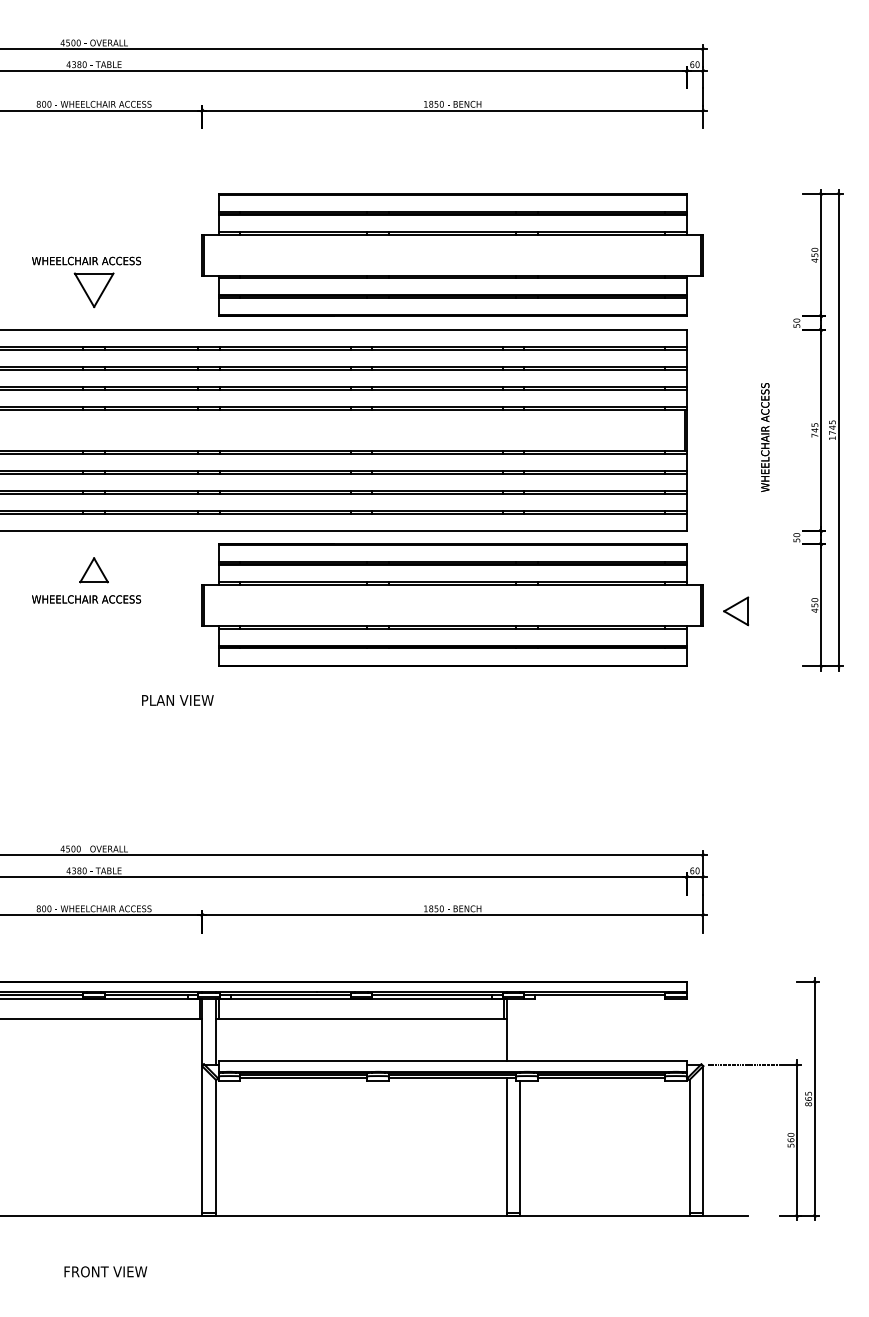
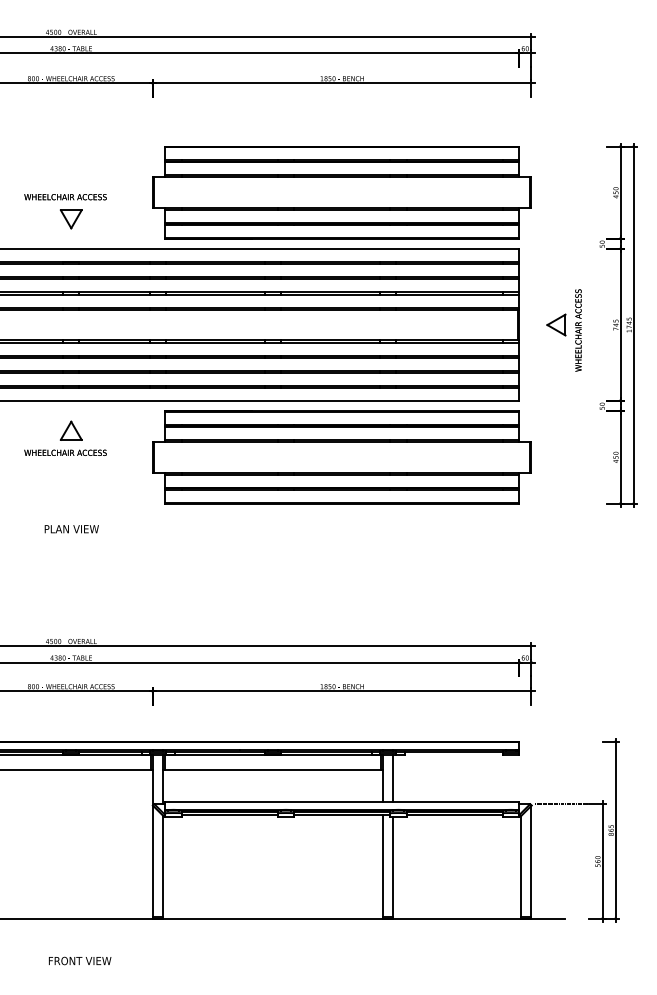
part: (93, 290) -> (70, 219), size x0.71
part: (736, 611) -> (556, 325), moved
text: (177, 700) -> (71, 529), moved
line: (520, 1029) -> (393, 777), added

